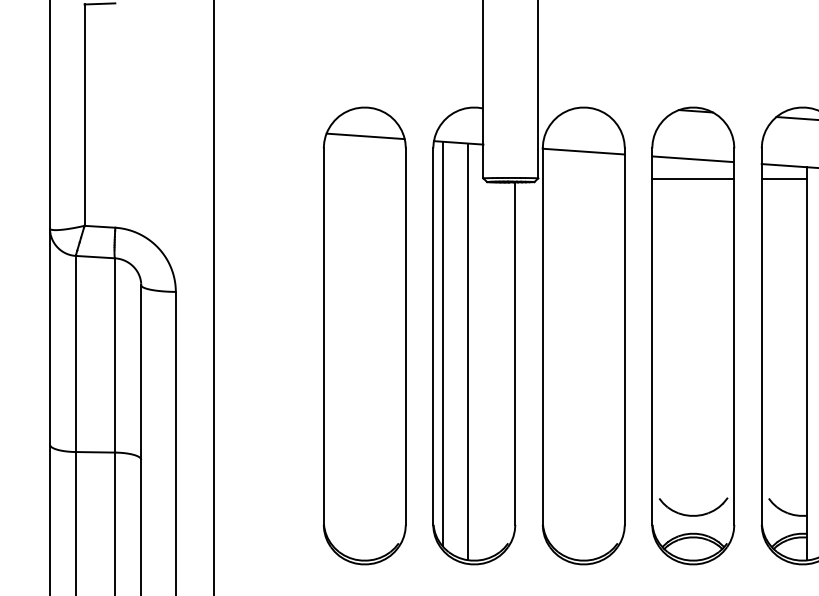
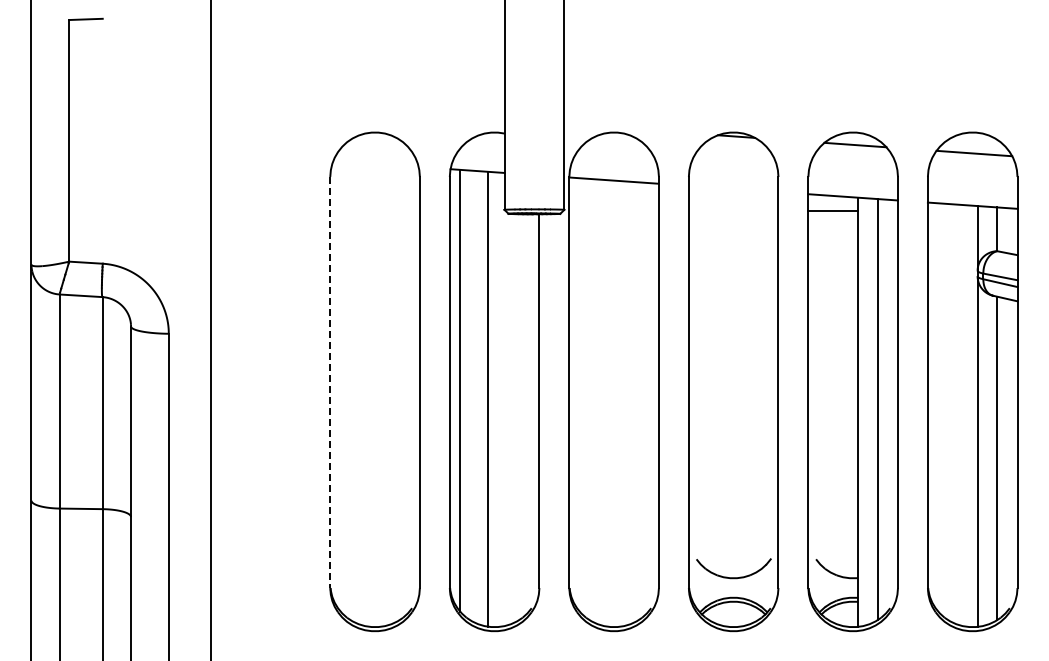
line: (365, 135) -> (375, 163), removed
line: (692, 158) -> (732, 188), removed
line: (693, 178) -> (733, 210), removed
line: (323, 336) -> (330, 382), solid -> dashed

